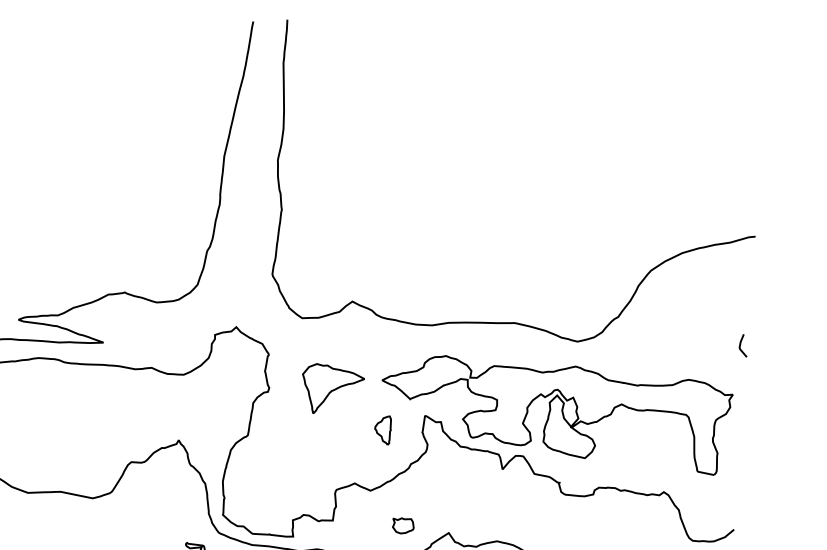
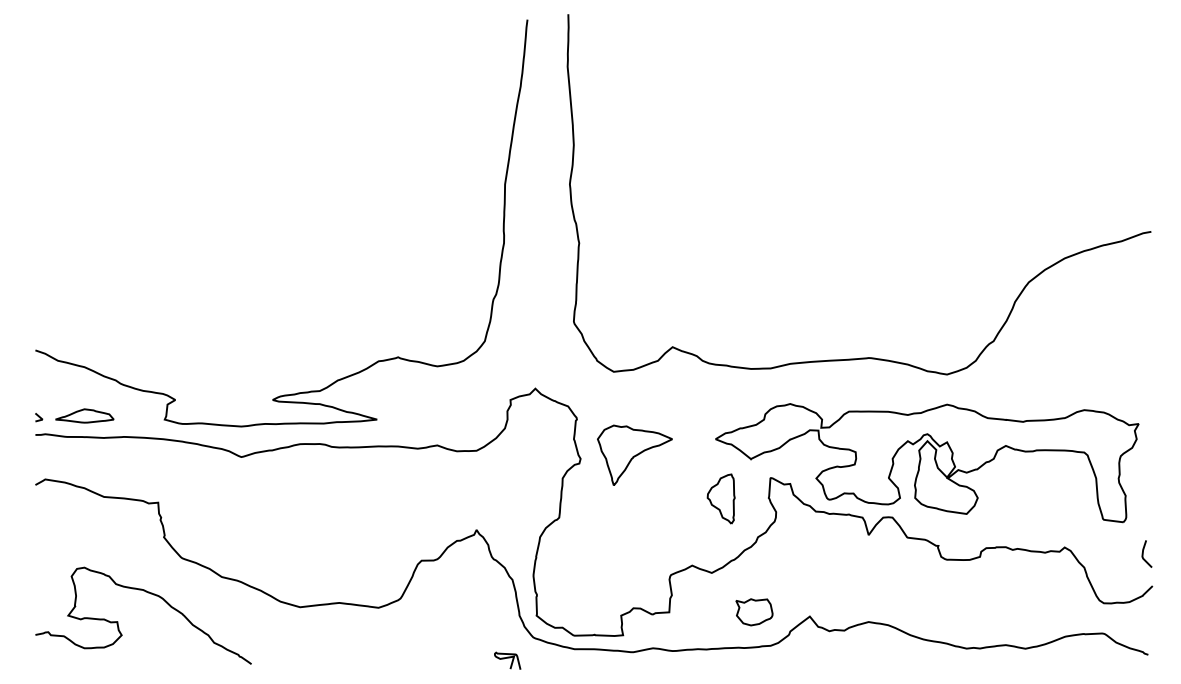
curve: (740, 345) -> (1143, 553), moved
part: (332, 389) -> (634, 454), moved
part: (382, 429) -> (720, 498), size x1.43
part: (403, 526) -> (754, 612), size x1.43

